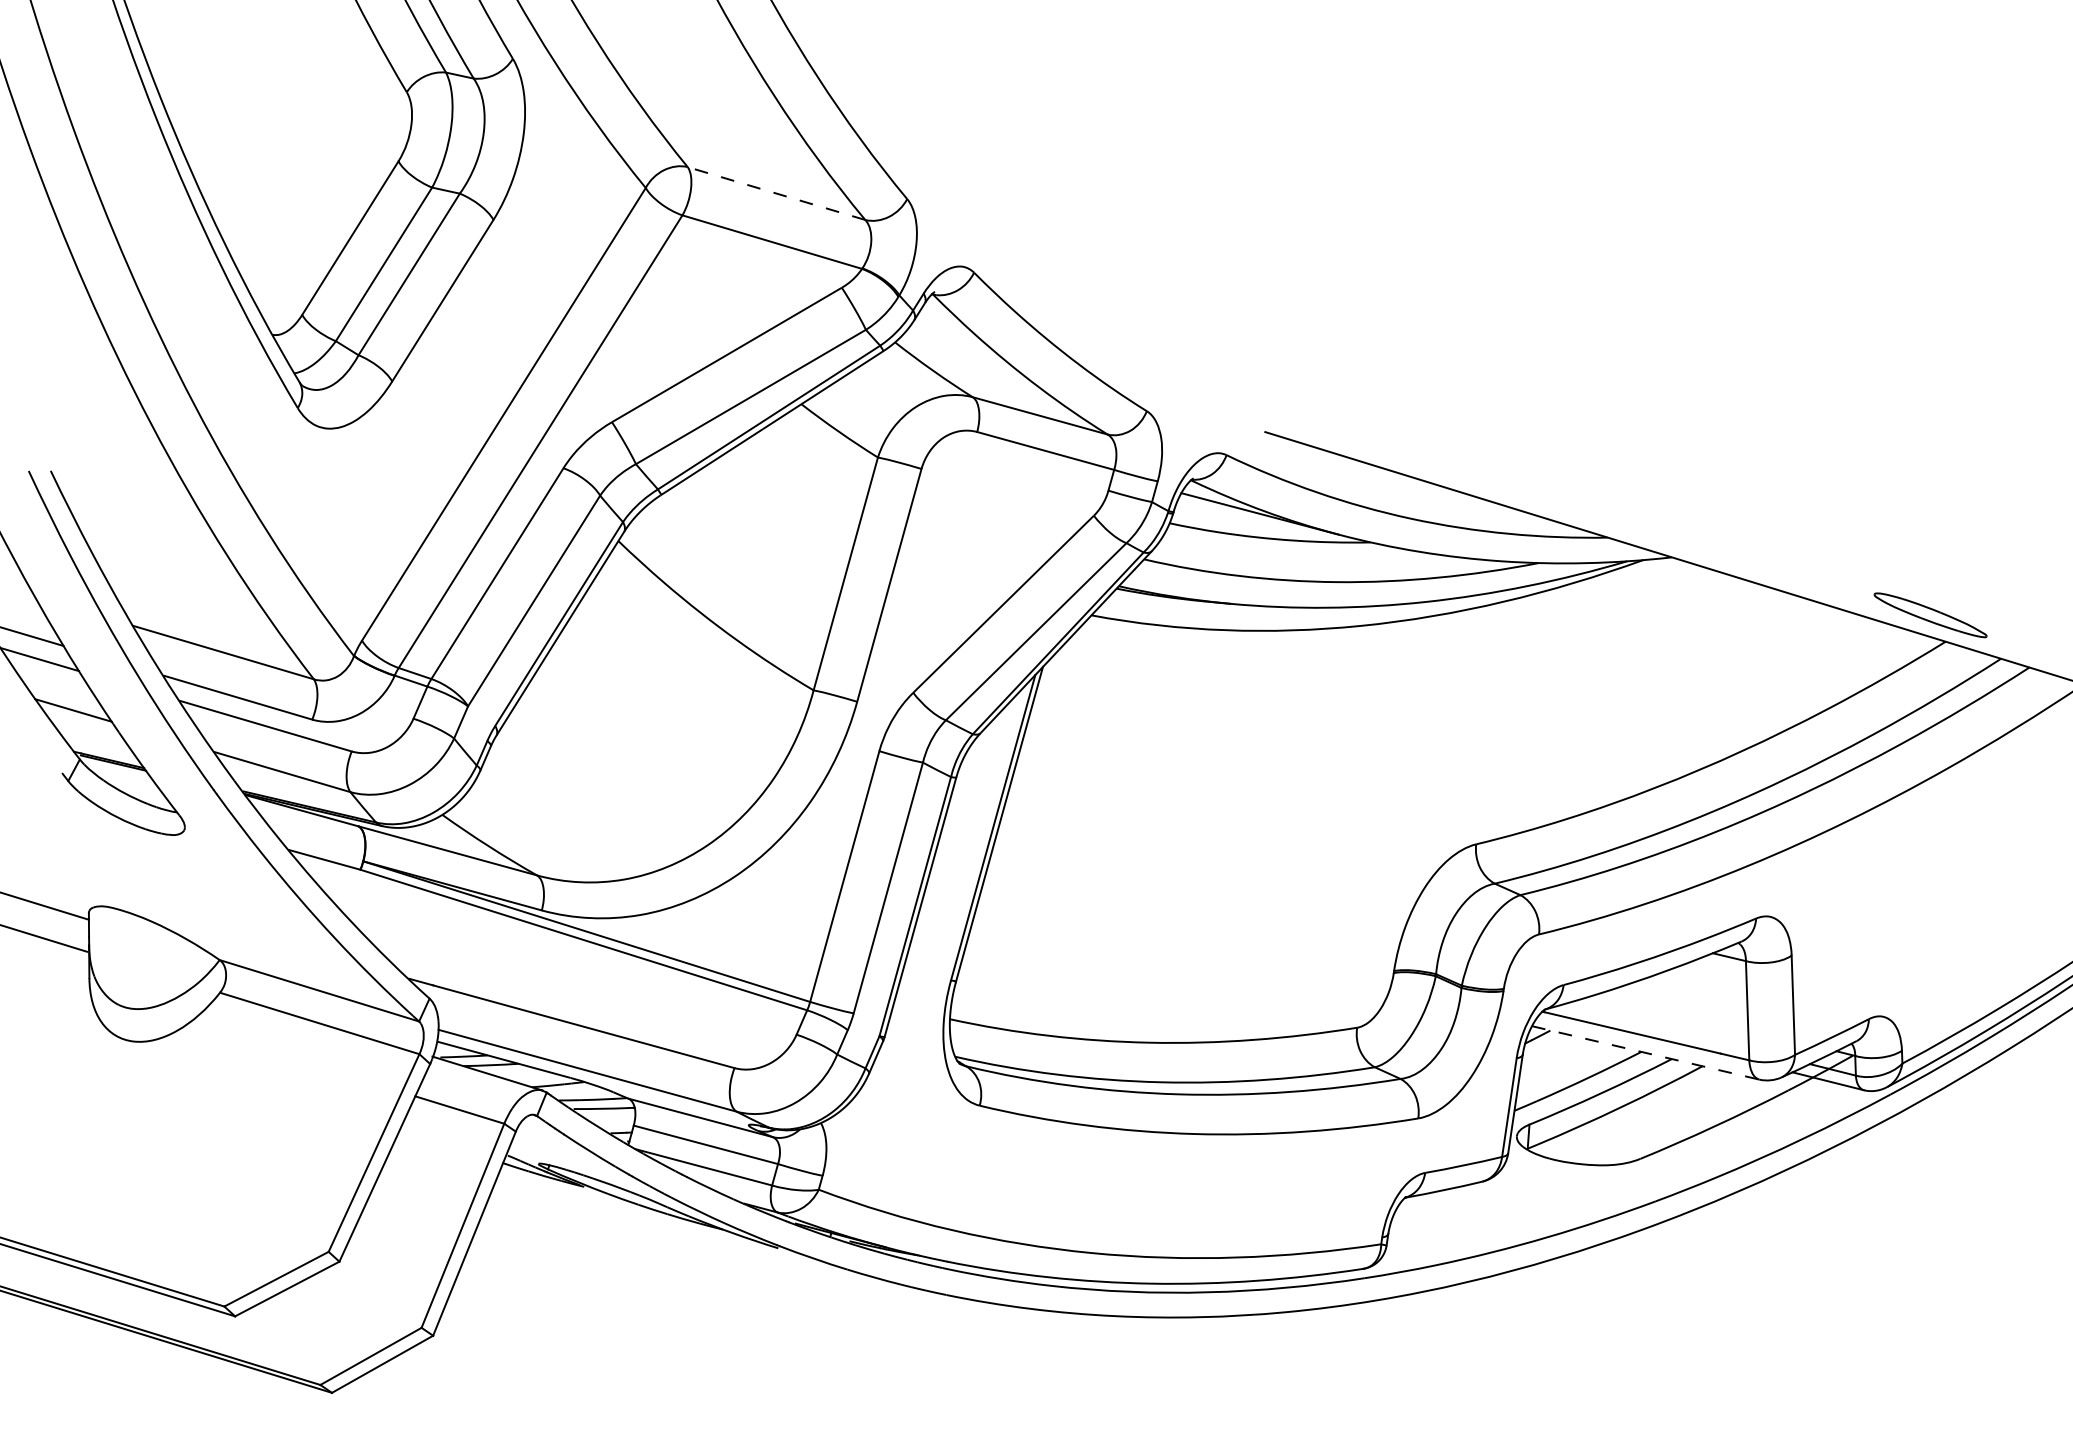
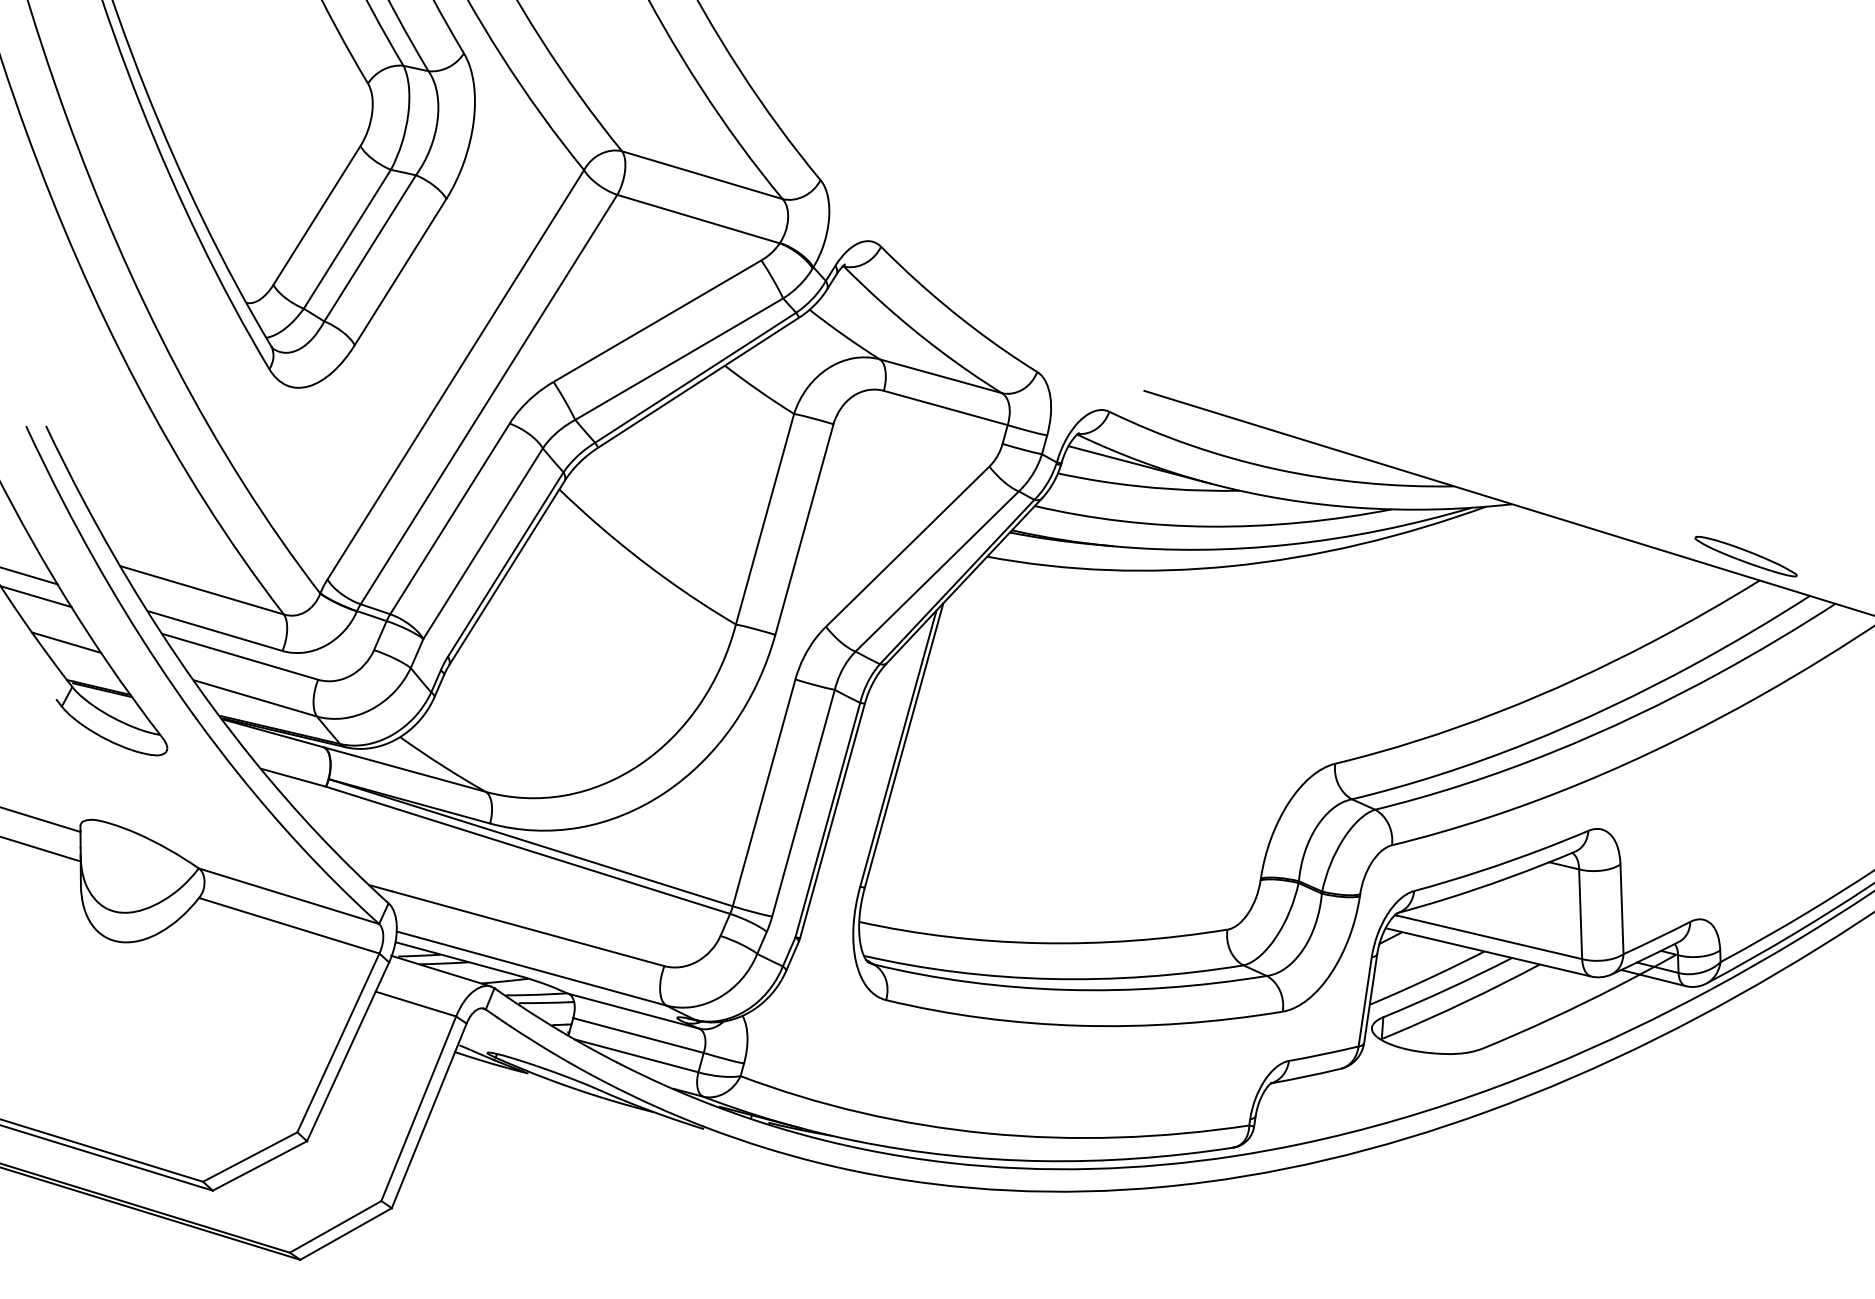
line: (776, 193) -> (702, 175), dashed -> solid
line: (1645, 1053) -> (1488, 952), dashed -> solid

